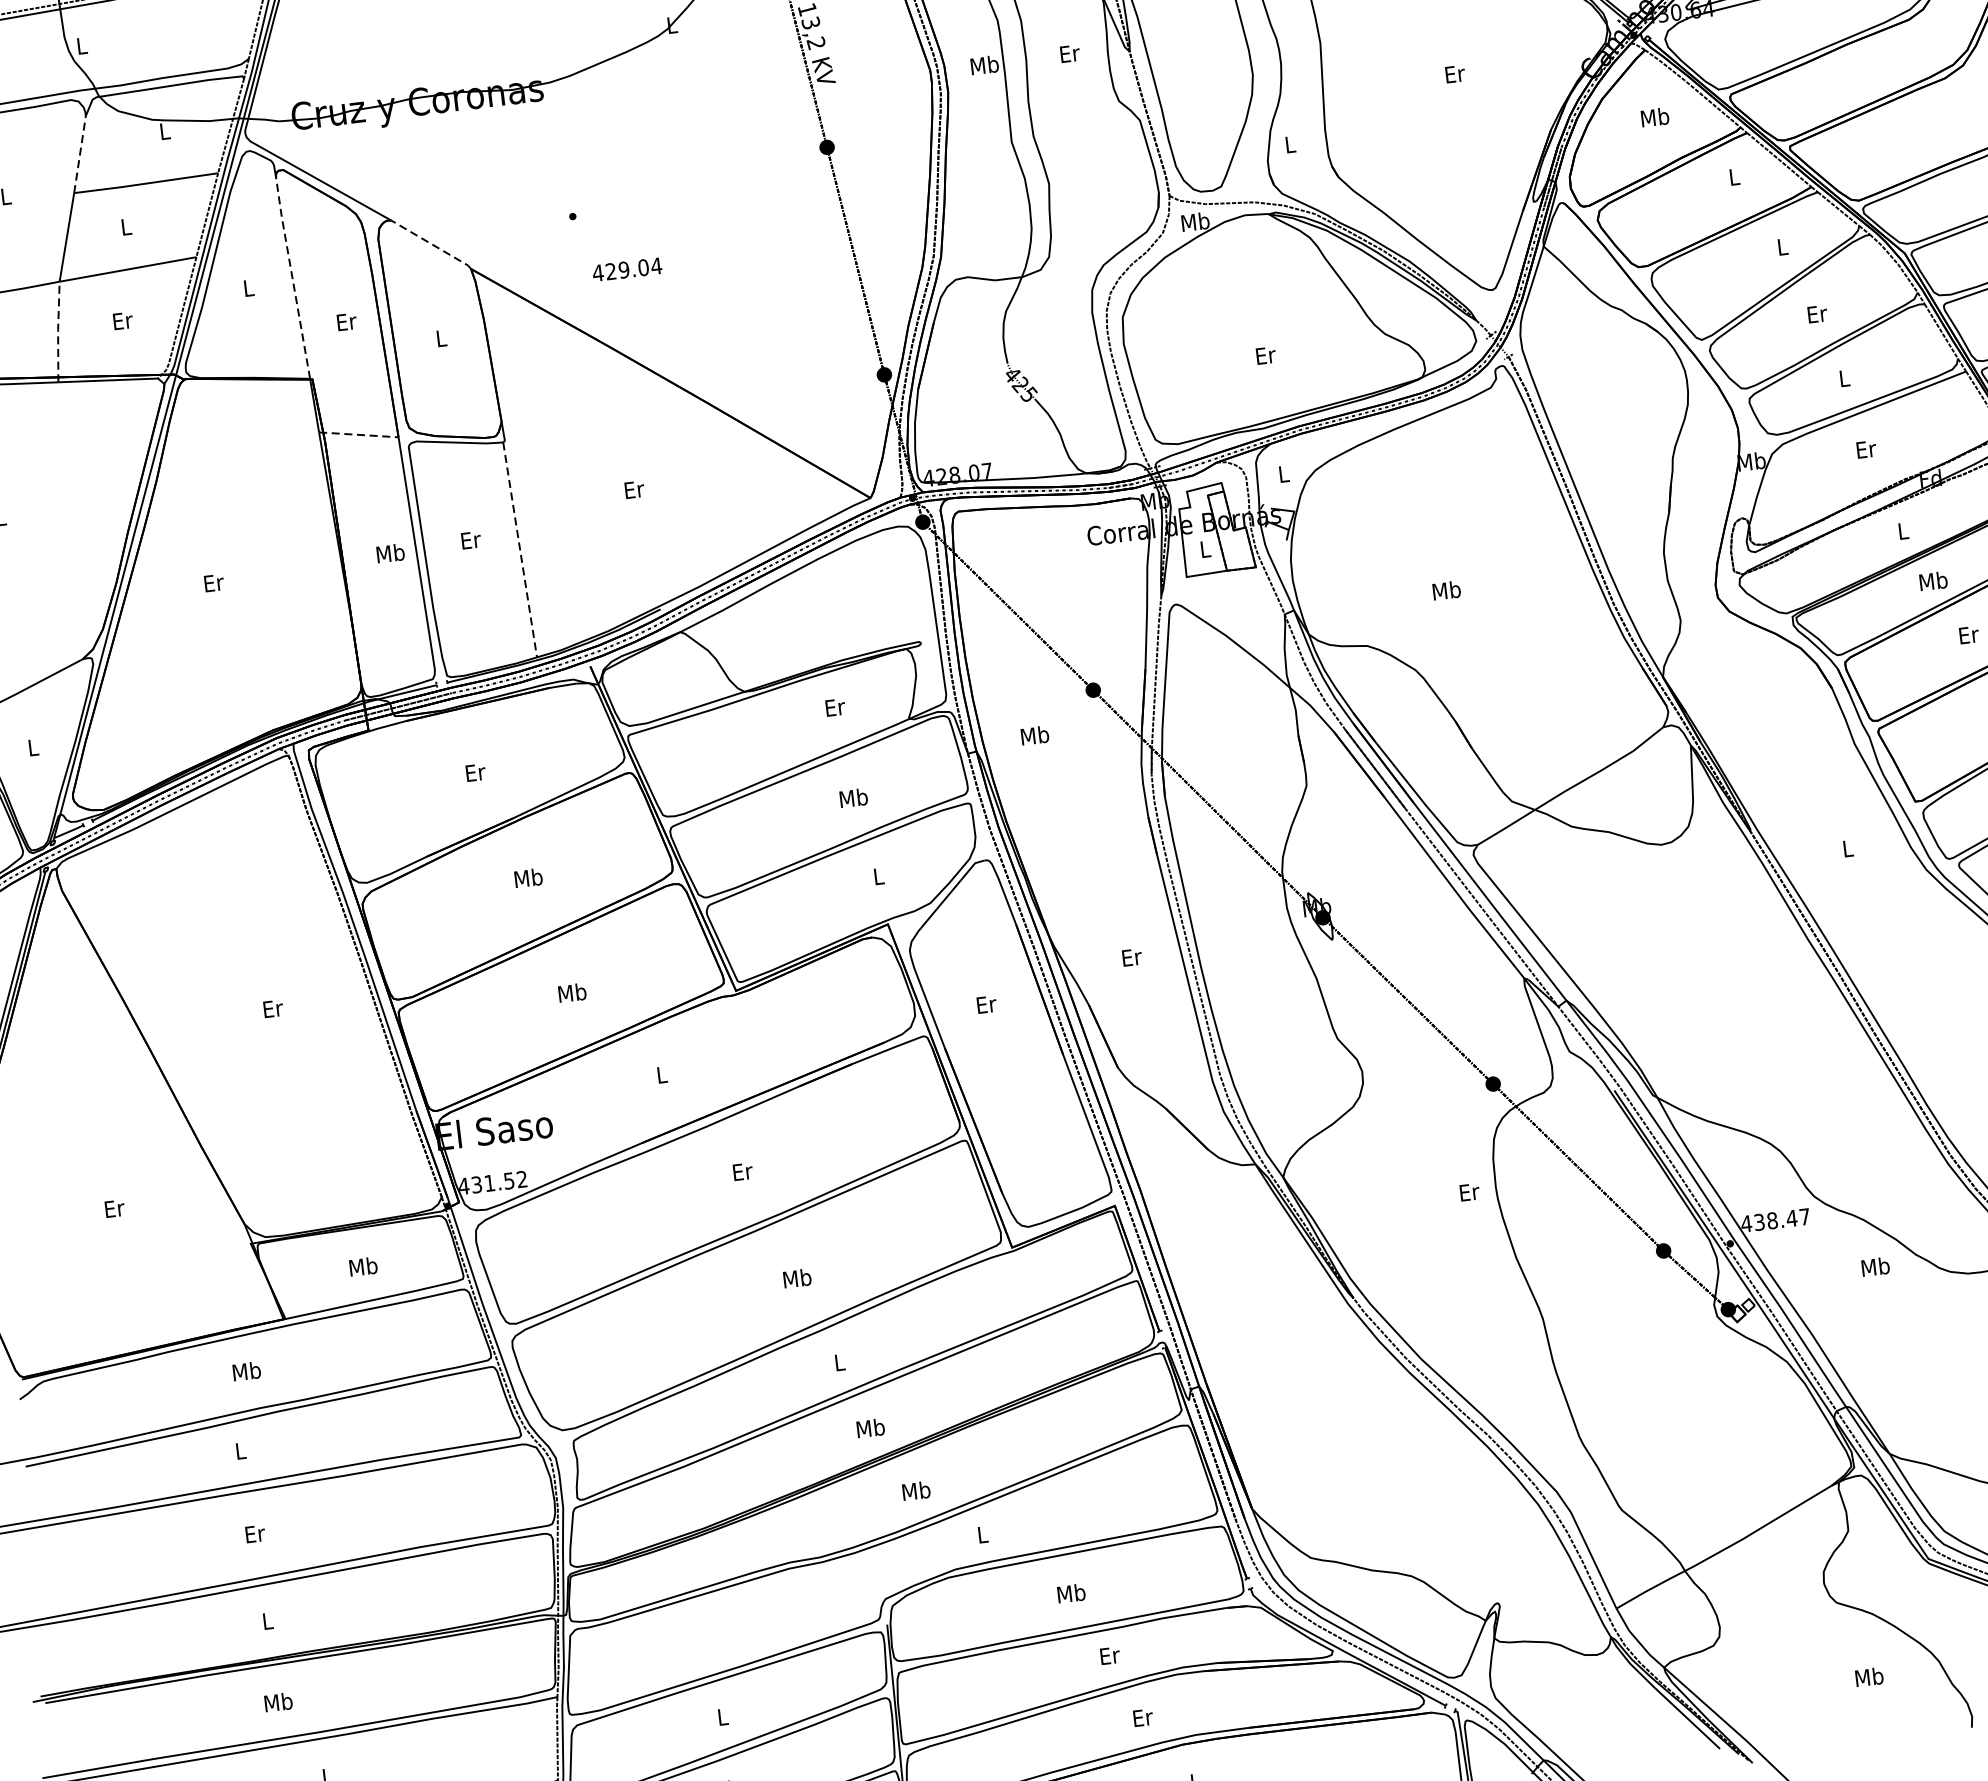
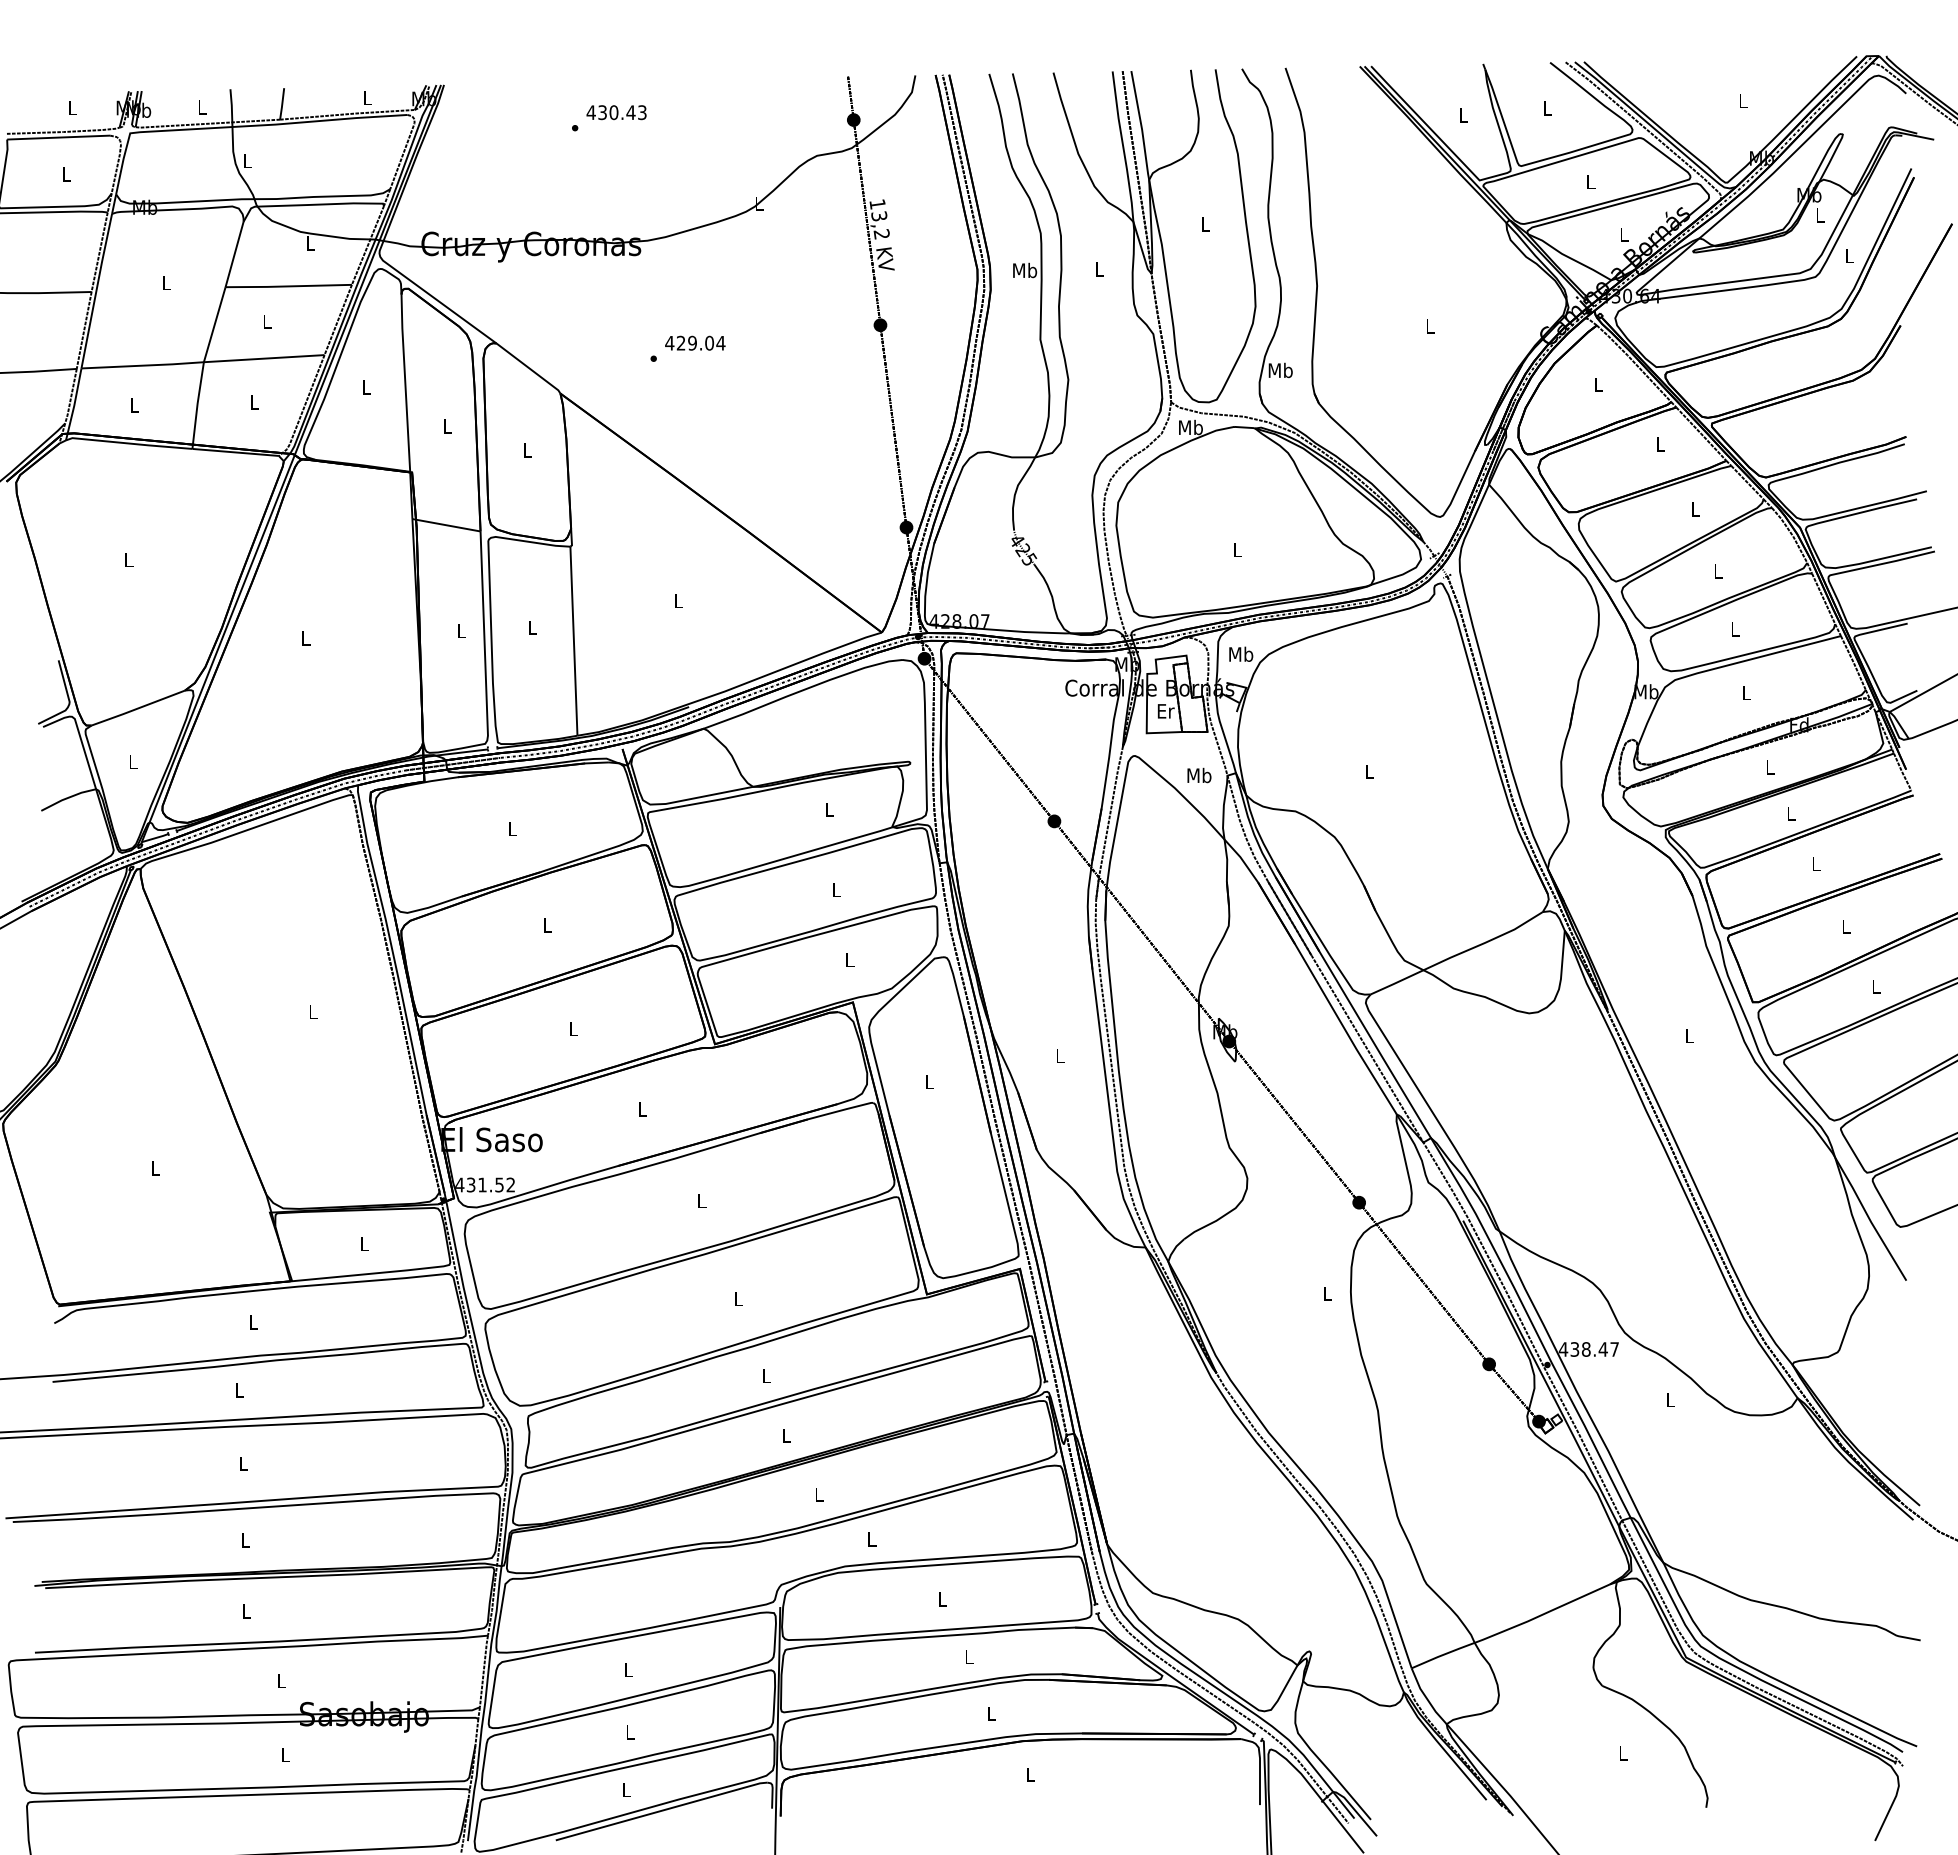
text: (1069, 53) -> (1099, 269), Er -> L
text: (1455, 73) -> (1430, 326), Er -> L
text: (1655, 117) -> (1598, 384), Mb -> L
text: (1290, 144) -> (1280, 370), L -> Mb
line: (79, 154) -> (234, 254), dashed -> solid
line: (432, 244) -> (529, 368), dashed -> solid
text: (627, 268) -> (695, 342), moved
line: (292, 277) -> (405, 382), dashed -> solid
text: (1817, 314) -> (1718, 571), Er -> L
text: (122, 320) -> (254, 402), Er -> L
text: (346, 321) -> (447, 426), Er -> L
line: (58, 330) -> (197, 404), dashed -> solid
text: (1265, 355) -> (1237, 550), Er -> L
line: (358, 435) -> (446, 525), dashed -> solid
text: (1866, 449) -> (1746, 693), Er -> L
text: (1284, 473) -> (1241, 653), L -> Mb
text: (633, 489) -> (678, 600), Er -> L
text: (470, 539) -> (532, 627), Er -> L
text: (1205, 549) -> (1165, 711), L -> Er
line: (519, 550) -> (573, 641), dashed -> solid
text: (390, 552) -> (461, 630), Mb -> L
text: (1933, 580) -> (1791, 813), Mb -> L
text: (214, 583) -> (306, 638), Er -> L
text: (1446, 590) -> (1369, 771), Mb -> L
text: (1969, 634) -> (1816, 863), Er -> L
text: (834, 707) -> (829, 809), Er -> L
text: (1035, 735) -> (1199, 775), moved
text: (475, 772) -> (512, 828), Er -> L
text: (853, 797) -> (836, 889), Mb -> L
text: (528, 878) -> (547, 925), Mb -> L
text: (1132, 957) -> (1060, 1056), Er -> L
text: (572, 992) -> (573, 1028), Mb -> L
text: (986, 1004) -> (929, 1081), Er -> L
text: (273, 1008) -> (313, 1011), Er -> L
text: (743, 1172) -> (702, 1201), Er -> L
text: (1469, 1192) -> (1327, 1293), Er -> L
text: (114, 1208) -> (155, 1168), Er -> L
text: (363, 1266) -> (364, 1243), Mb -> L
text: (1875, 1266) -> (1670, 1399), Mb -> L
text: (797, 1278) -> (738, 1298), Mb -> L
text: (246, 1370) -> (253, 1321), Mb -> L
text: (870, 1427) -> (786, 1435), Mb -> L
text: (916, 1490) -> (819, 1494), Mb -> L
text: (254, 1533) -> (243, 1463), Er -> L
text: (1071, 1592) -> (942, 1598), Mb -> L
text: (1110, 1655) -> (969, 1656), Er -> L
text: (1869, 1677) -> (1623, 1753), Mb -> L
text: (278, 1702) -> (246, 1611), Mb -> L
text: (1142, 1717) -> (991, 1713), Er -> L

